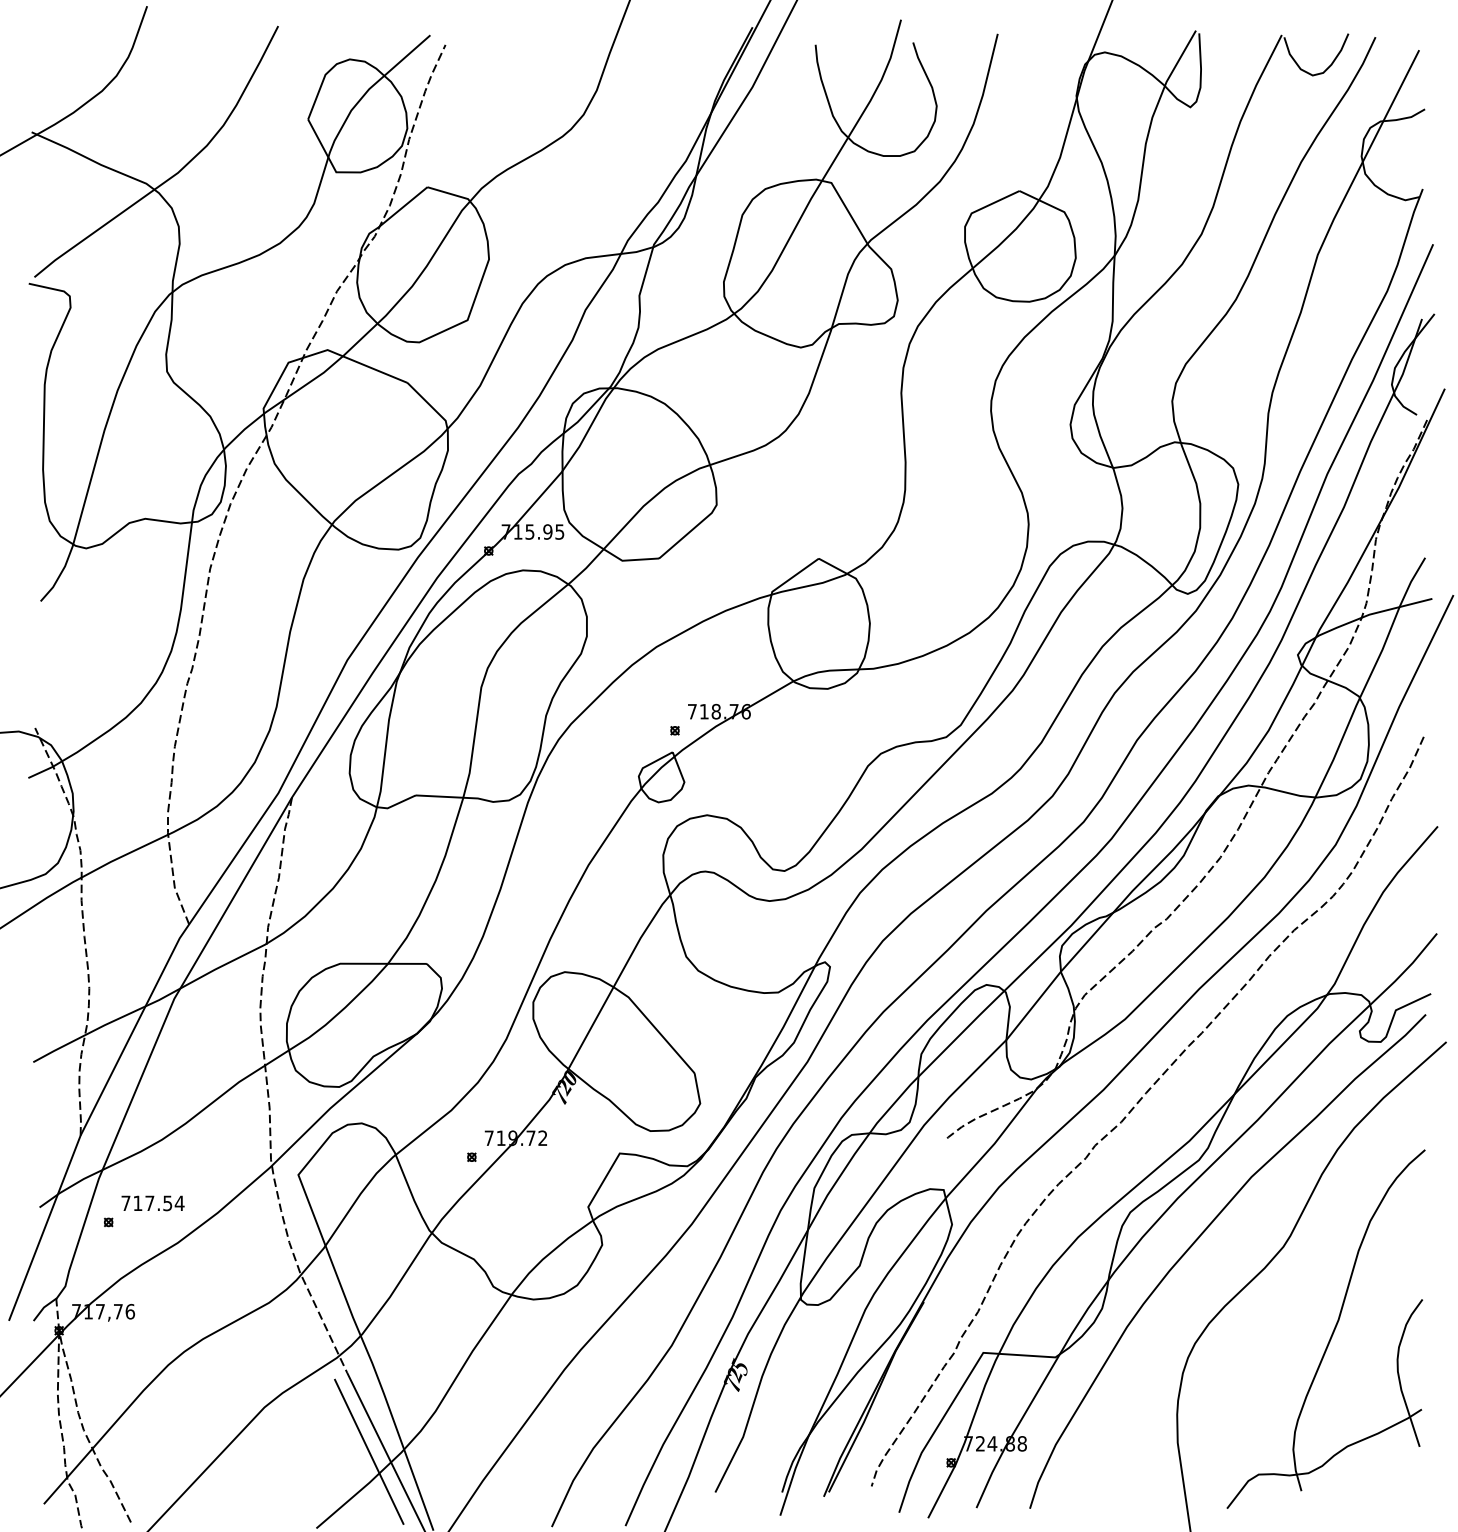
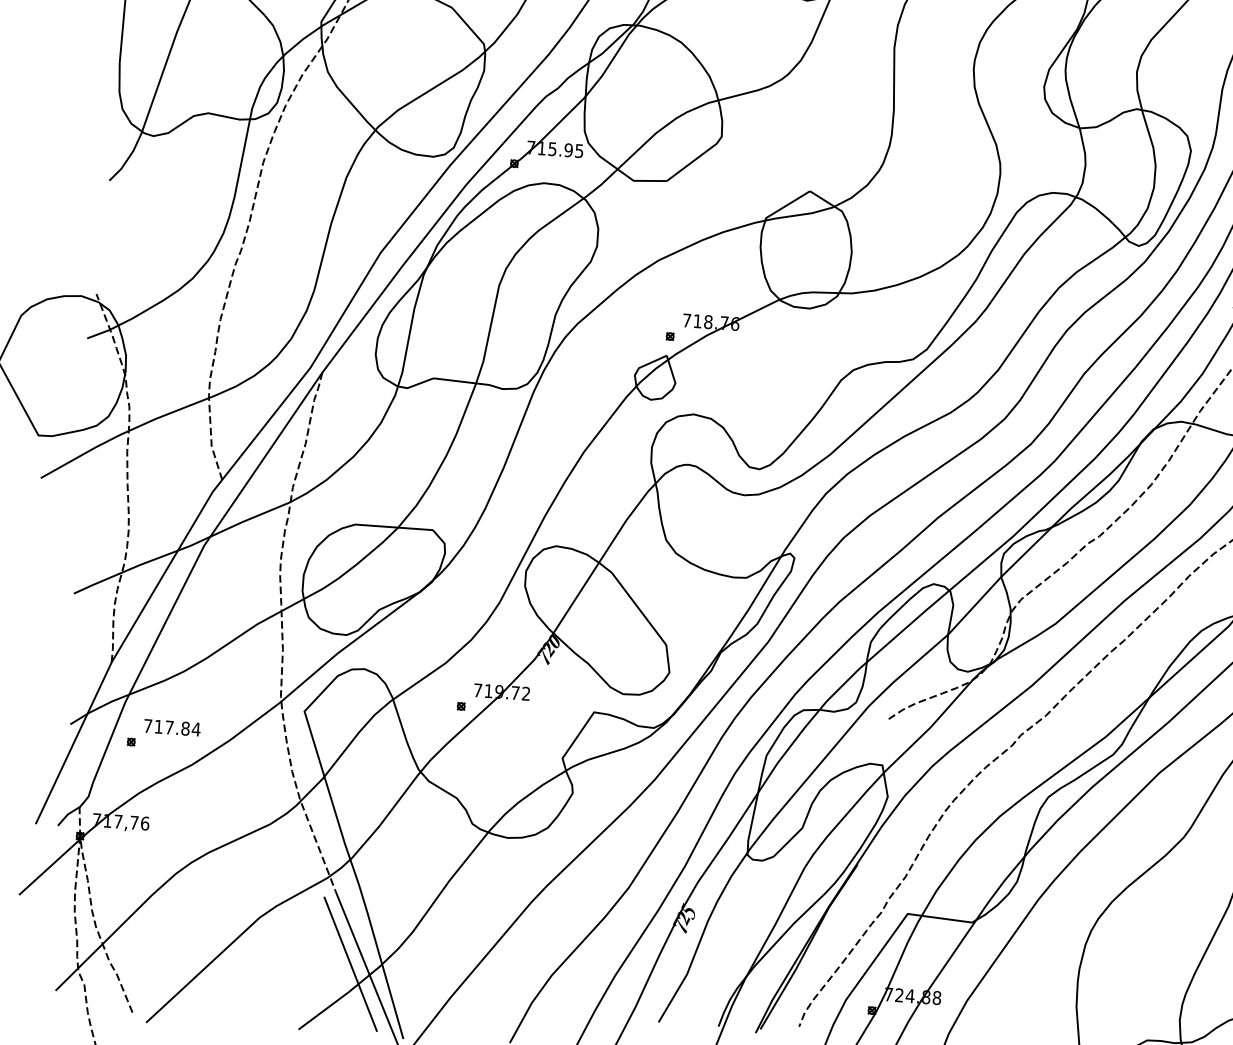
text: (167, 1203) -> (185, 728), 717.54 -> 717.84

